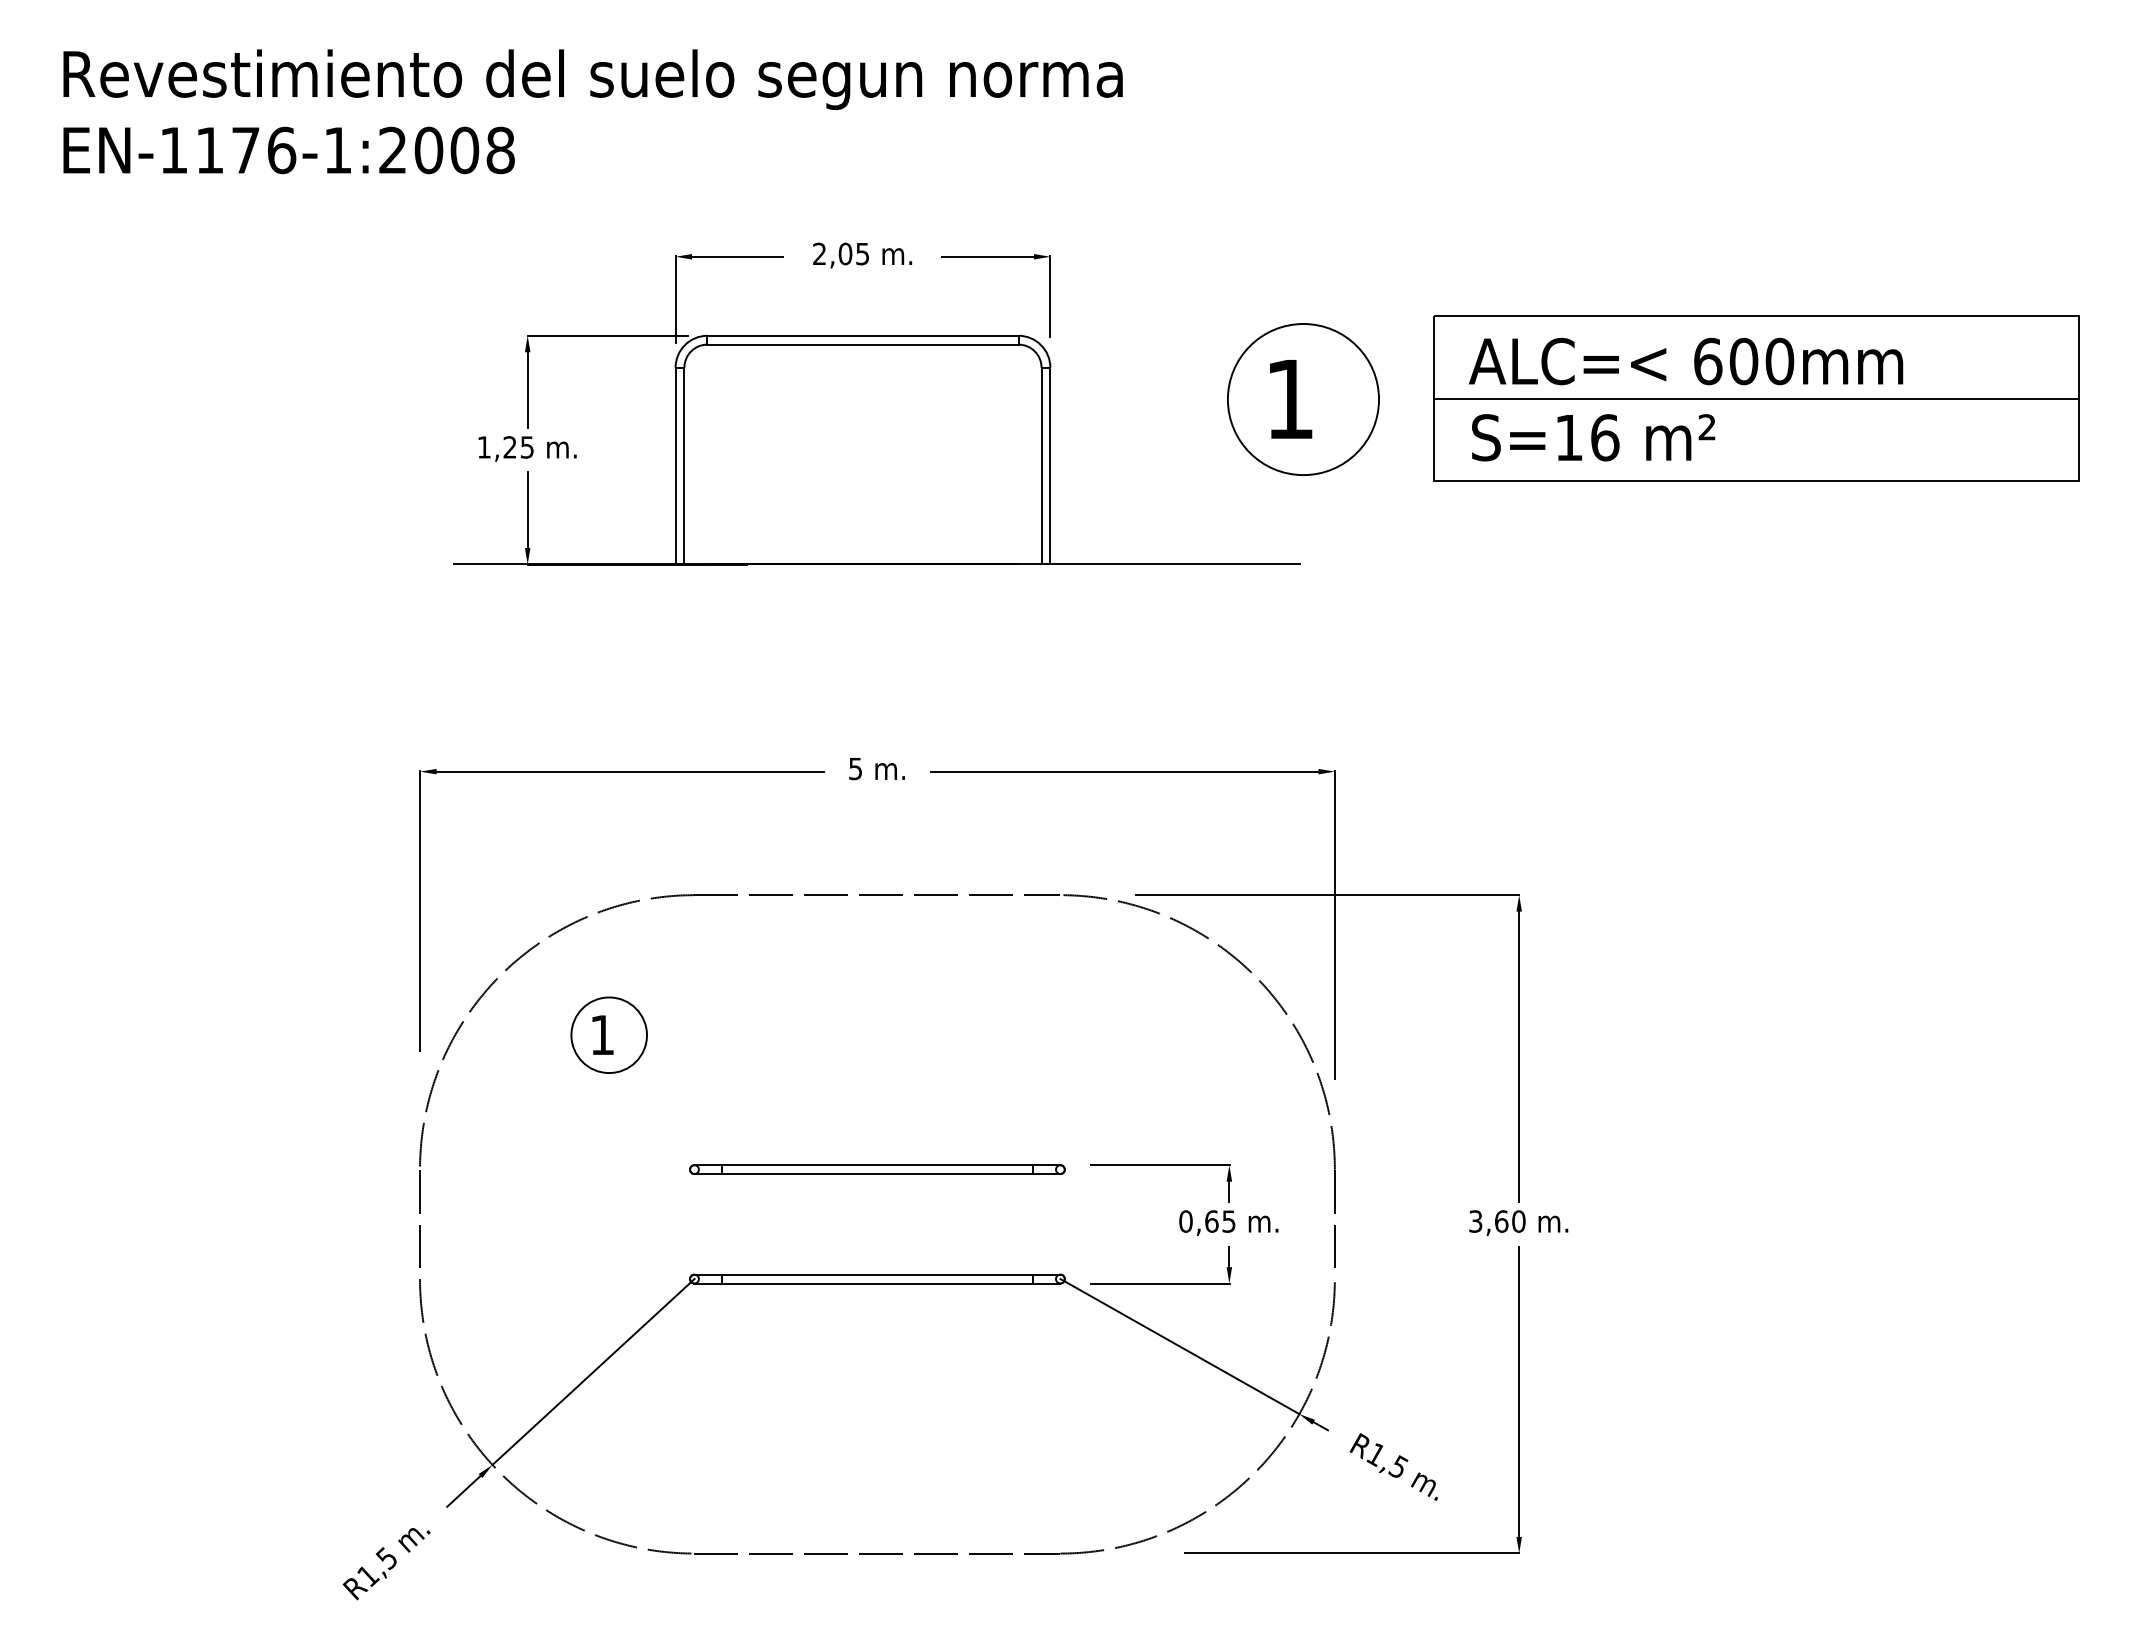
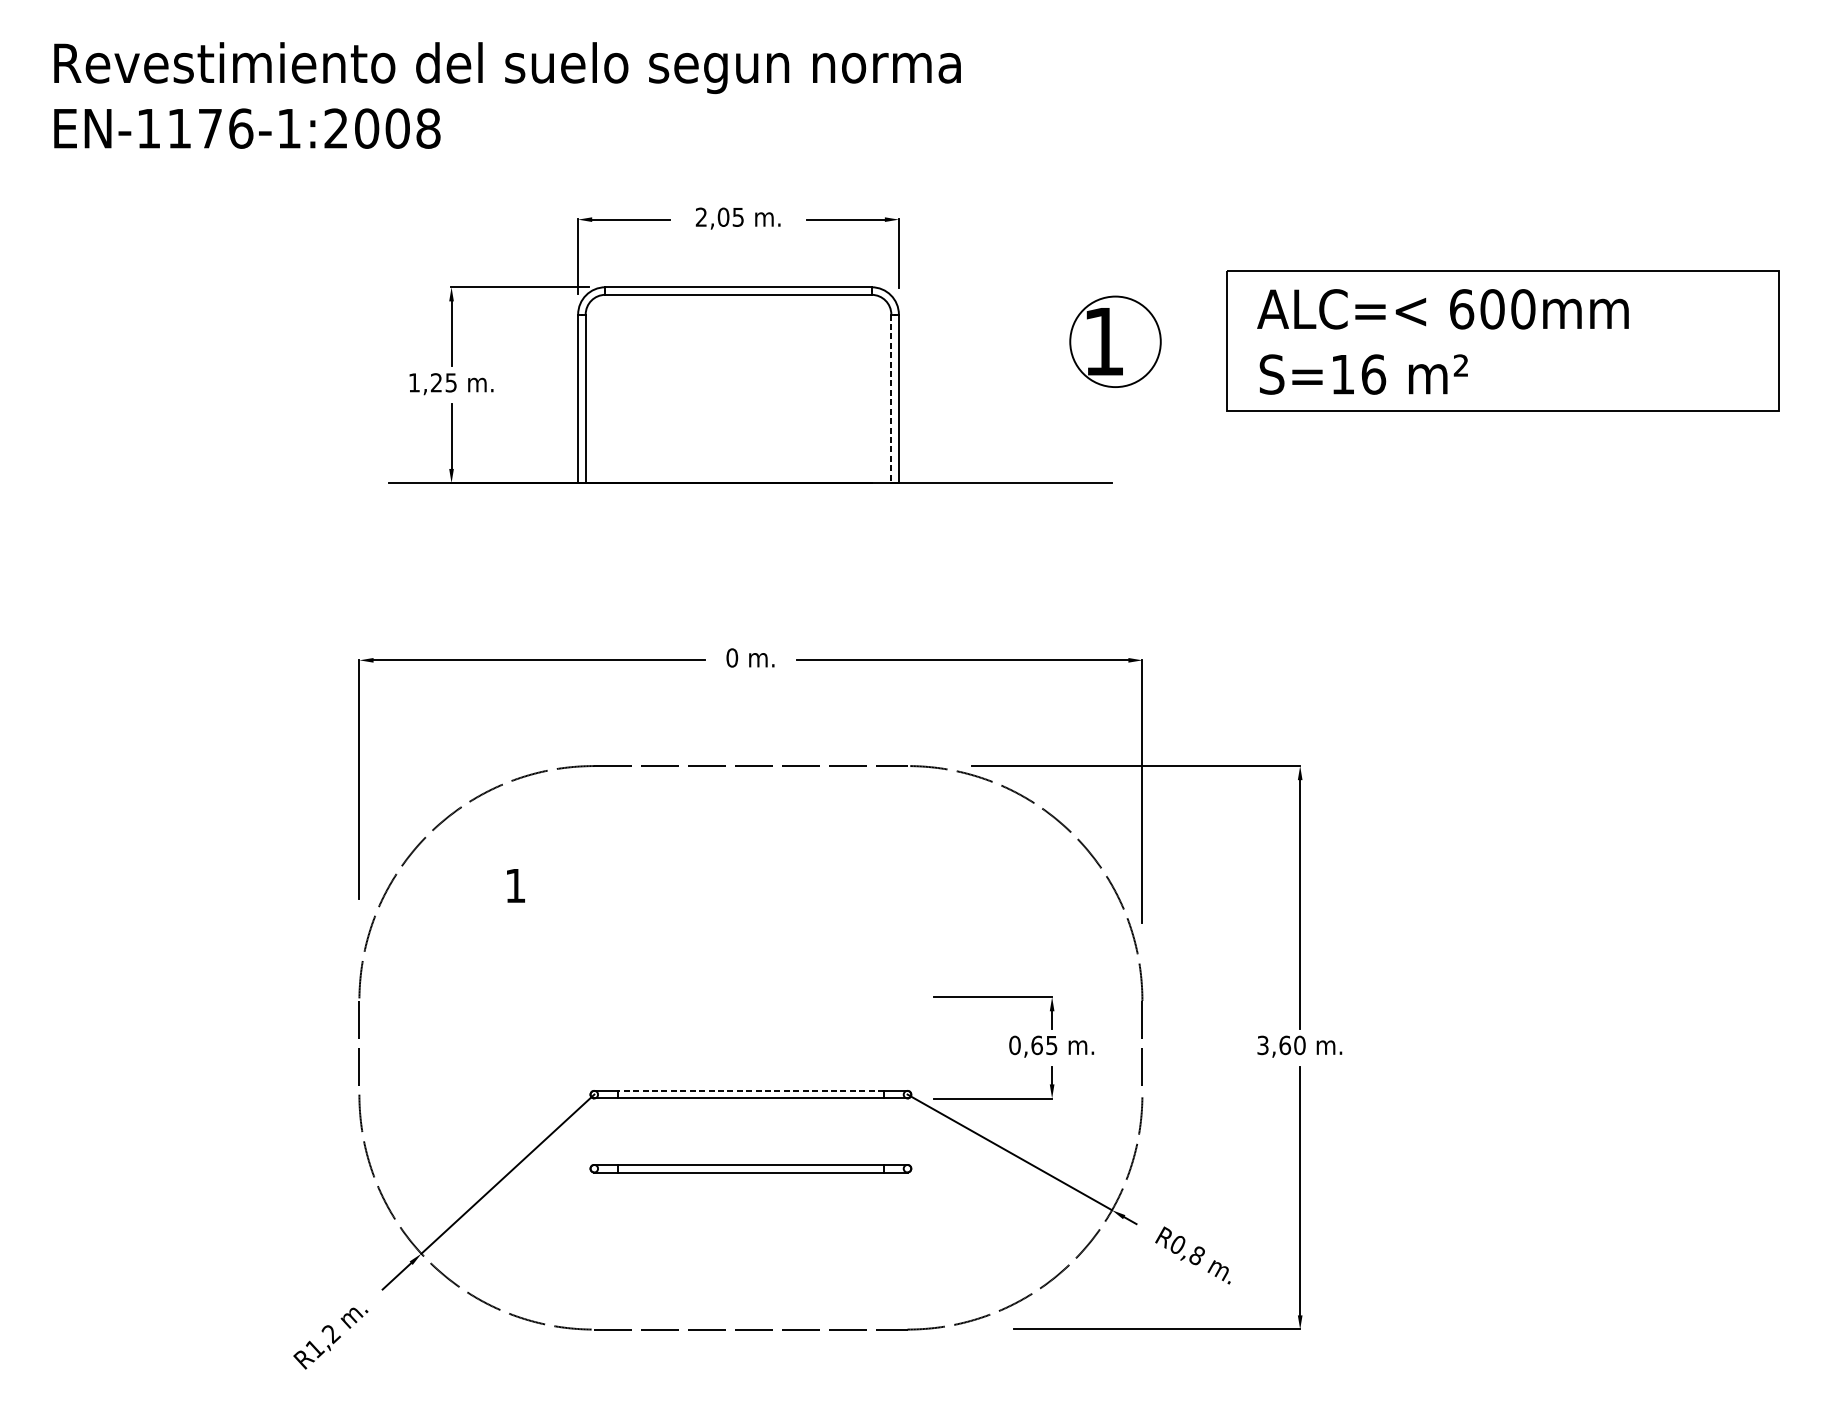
line: (1756, 398) -> (1503, 340), removed
circle: (1303, 399) -> (1115, 341), size x0.7
line: (1041, 466) -> (891, 399), solid -> dashed
text: (855, 768) -> (732, 657), 5 -> 0
circle: (608, 1034) -> (520, 885), removed
part: (877, 1169) -> (750, 1168), moved
line: (877, 1274) -> (750, 1090), solid -> dashed
text: (1387, 1460) -> (1187, 1249), R1,5 -> R0,8
text: (386, 1558) -> (330, 1333), R1,5 -> R1,2

